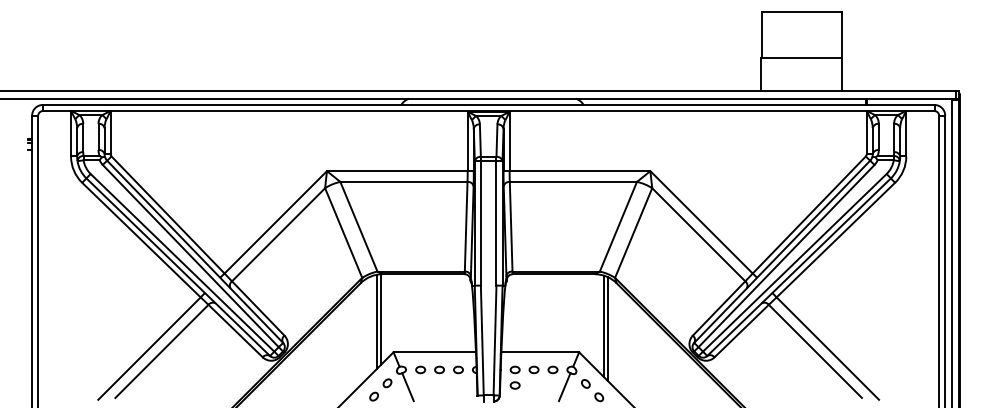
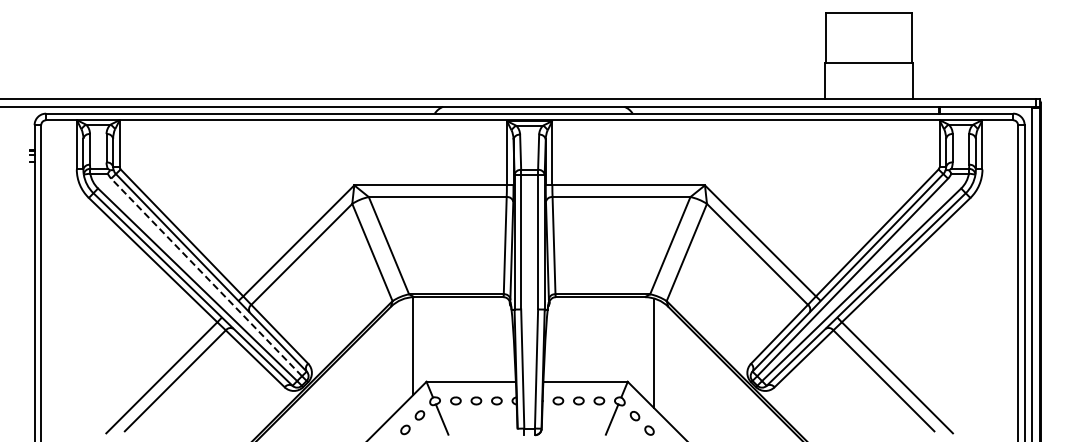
line: (190, 256) -> (206, 277), solid -> dashed
line: (376, 321) -> (408, 348), removed
line: (608, 328) -> (659, 356), removed
part: (515, 385) -> (558, 417), removed

